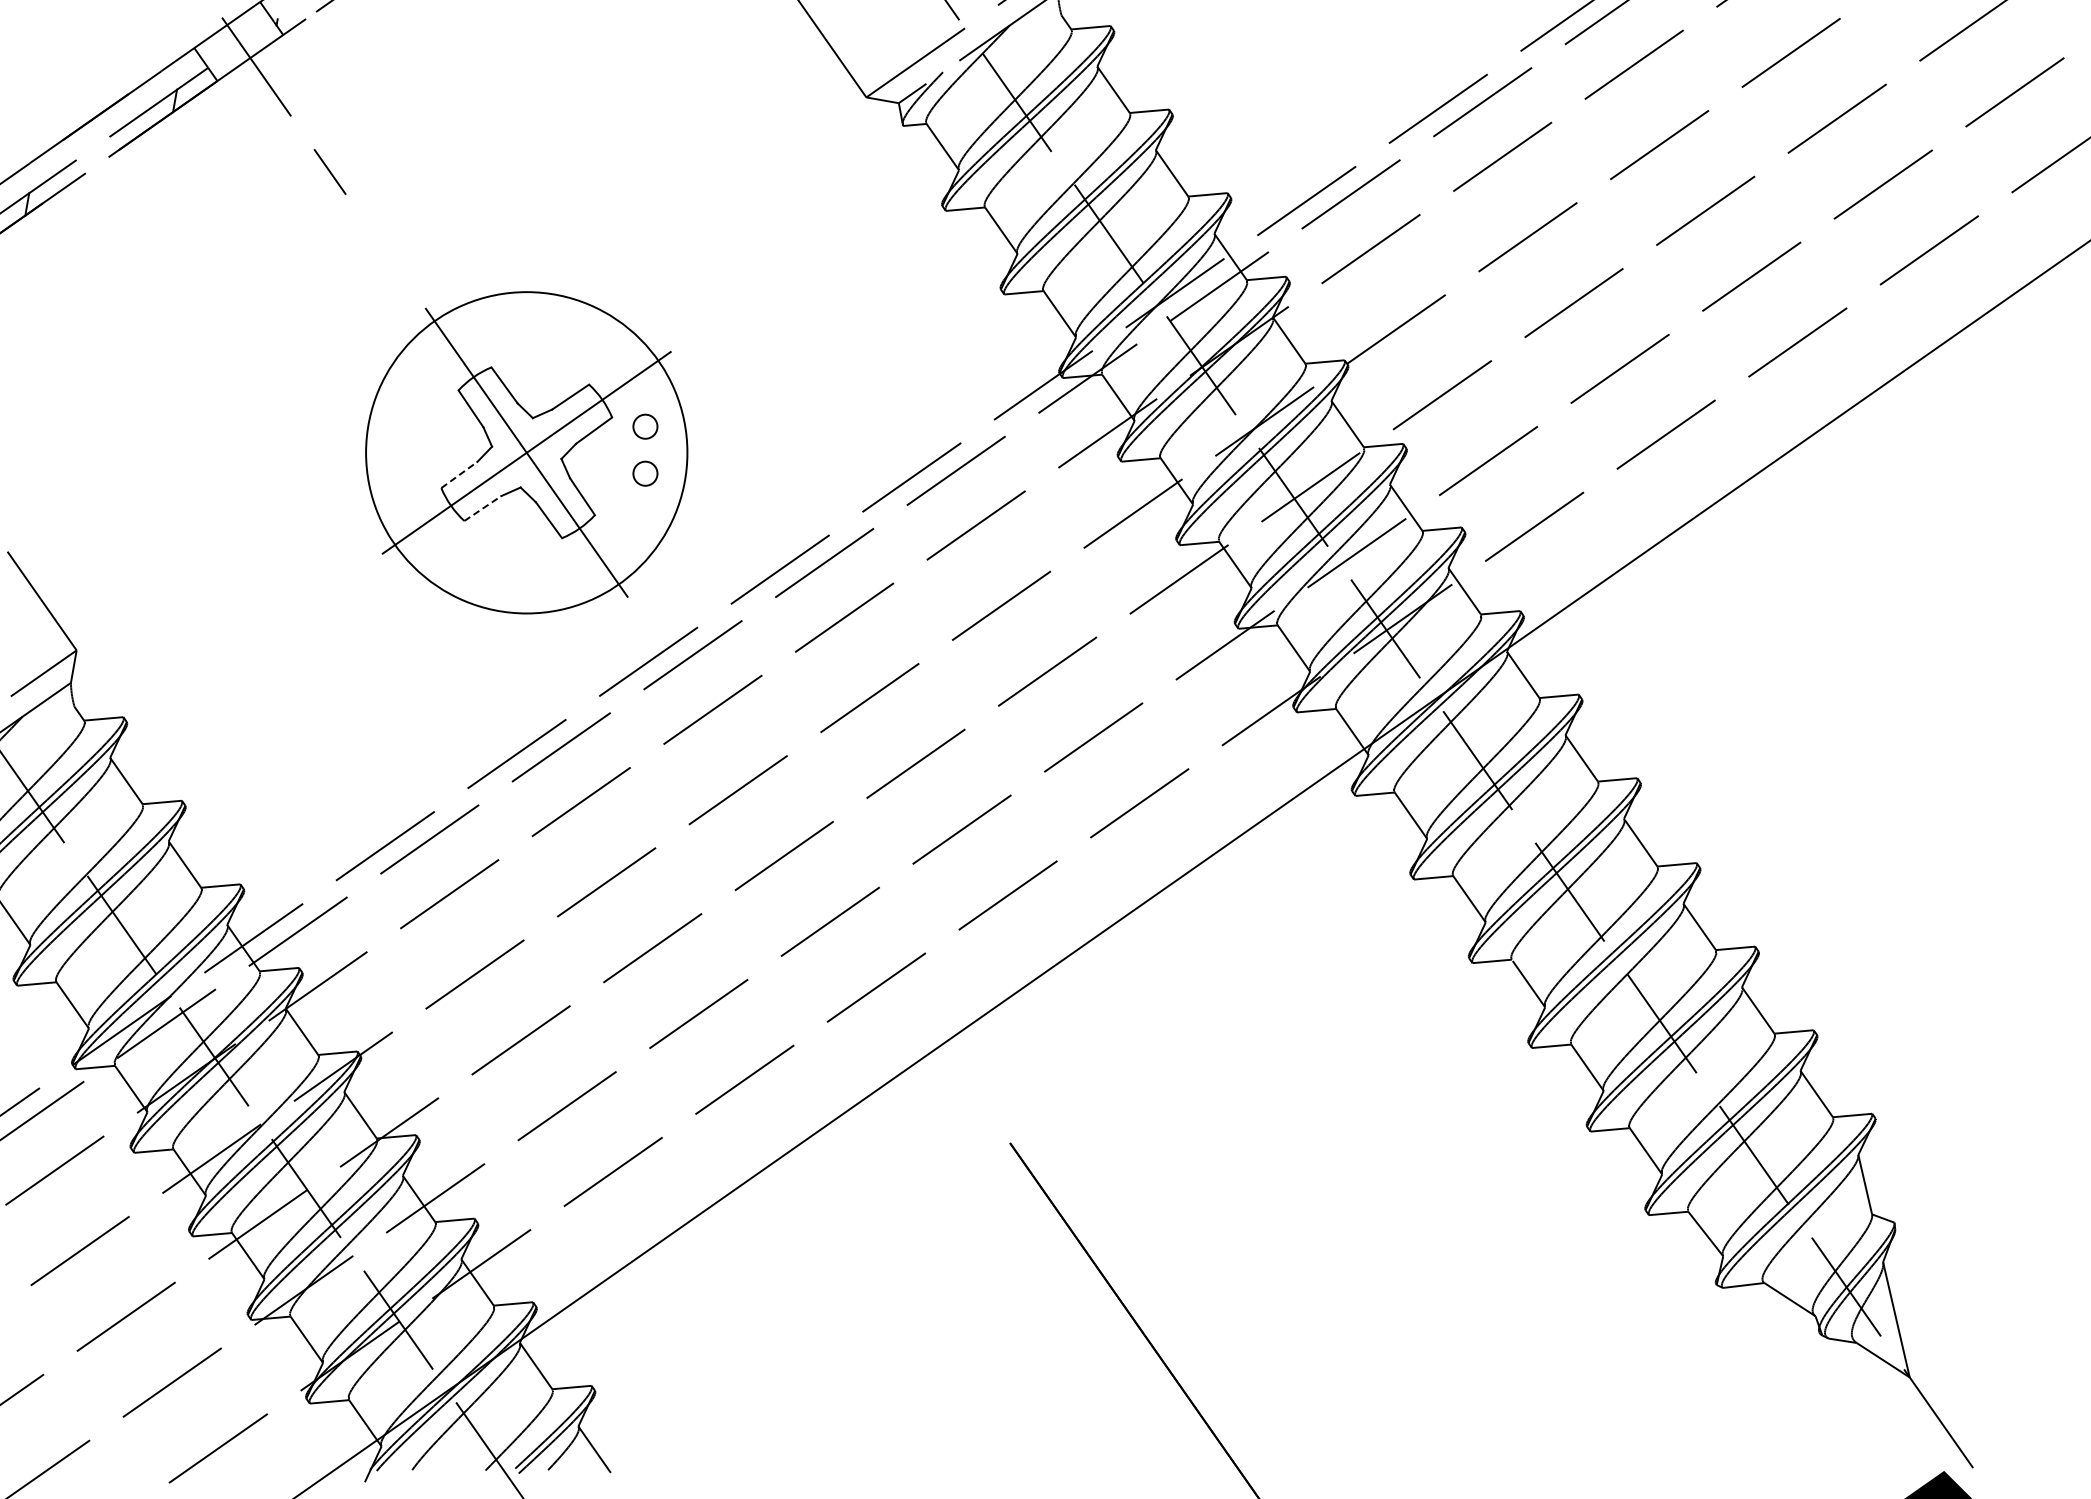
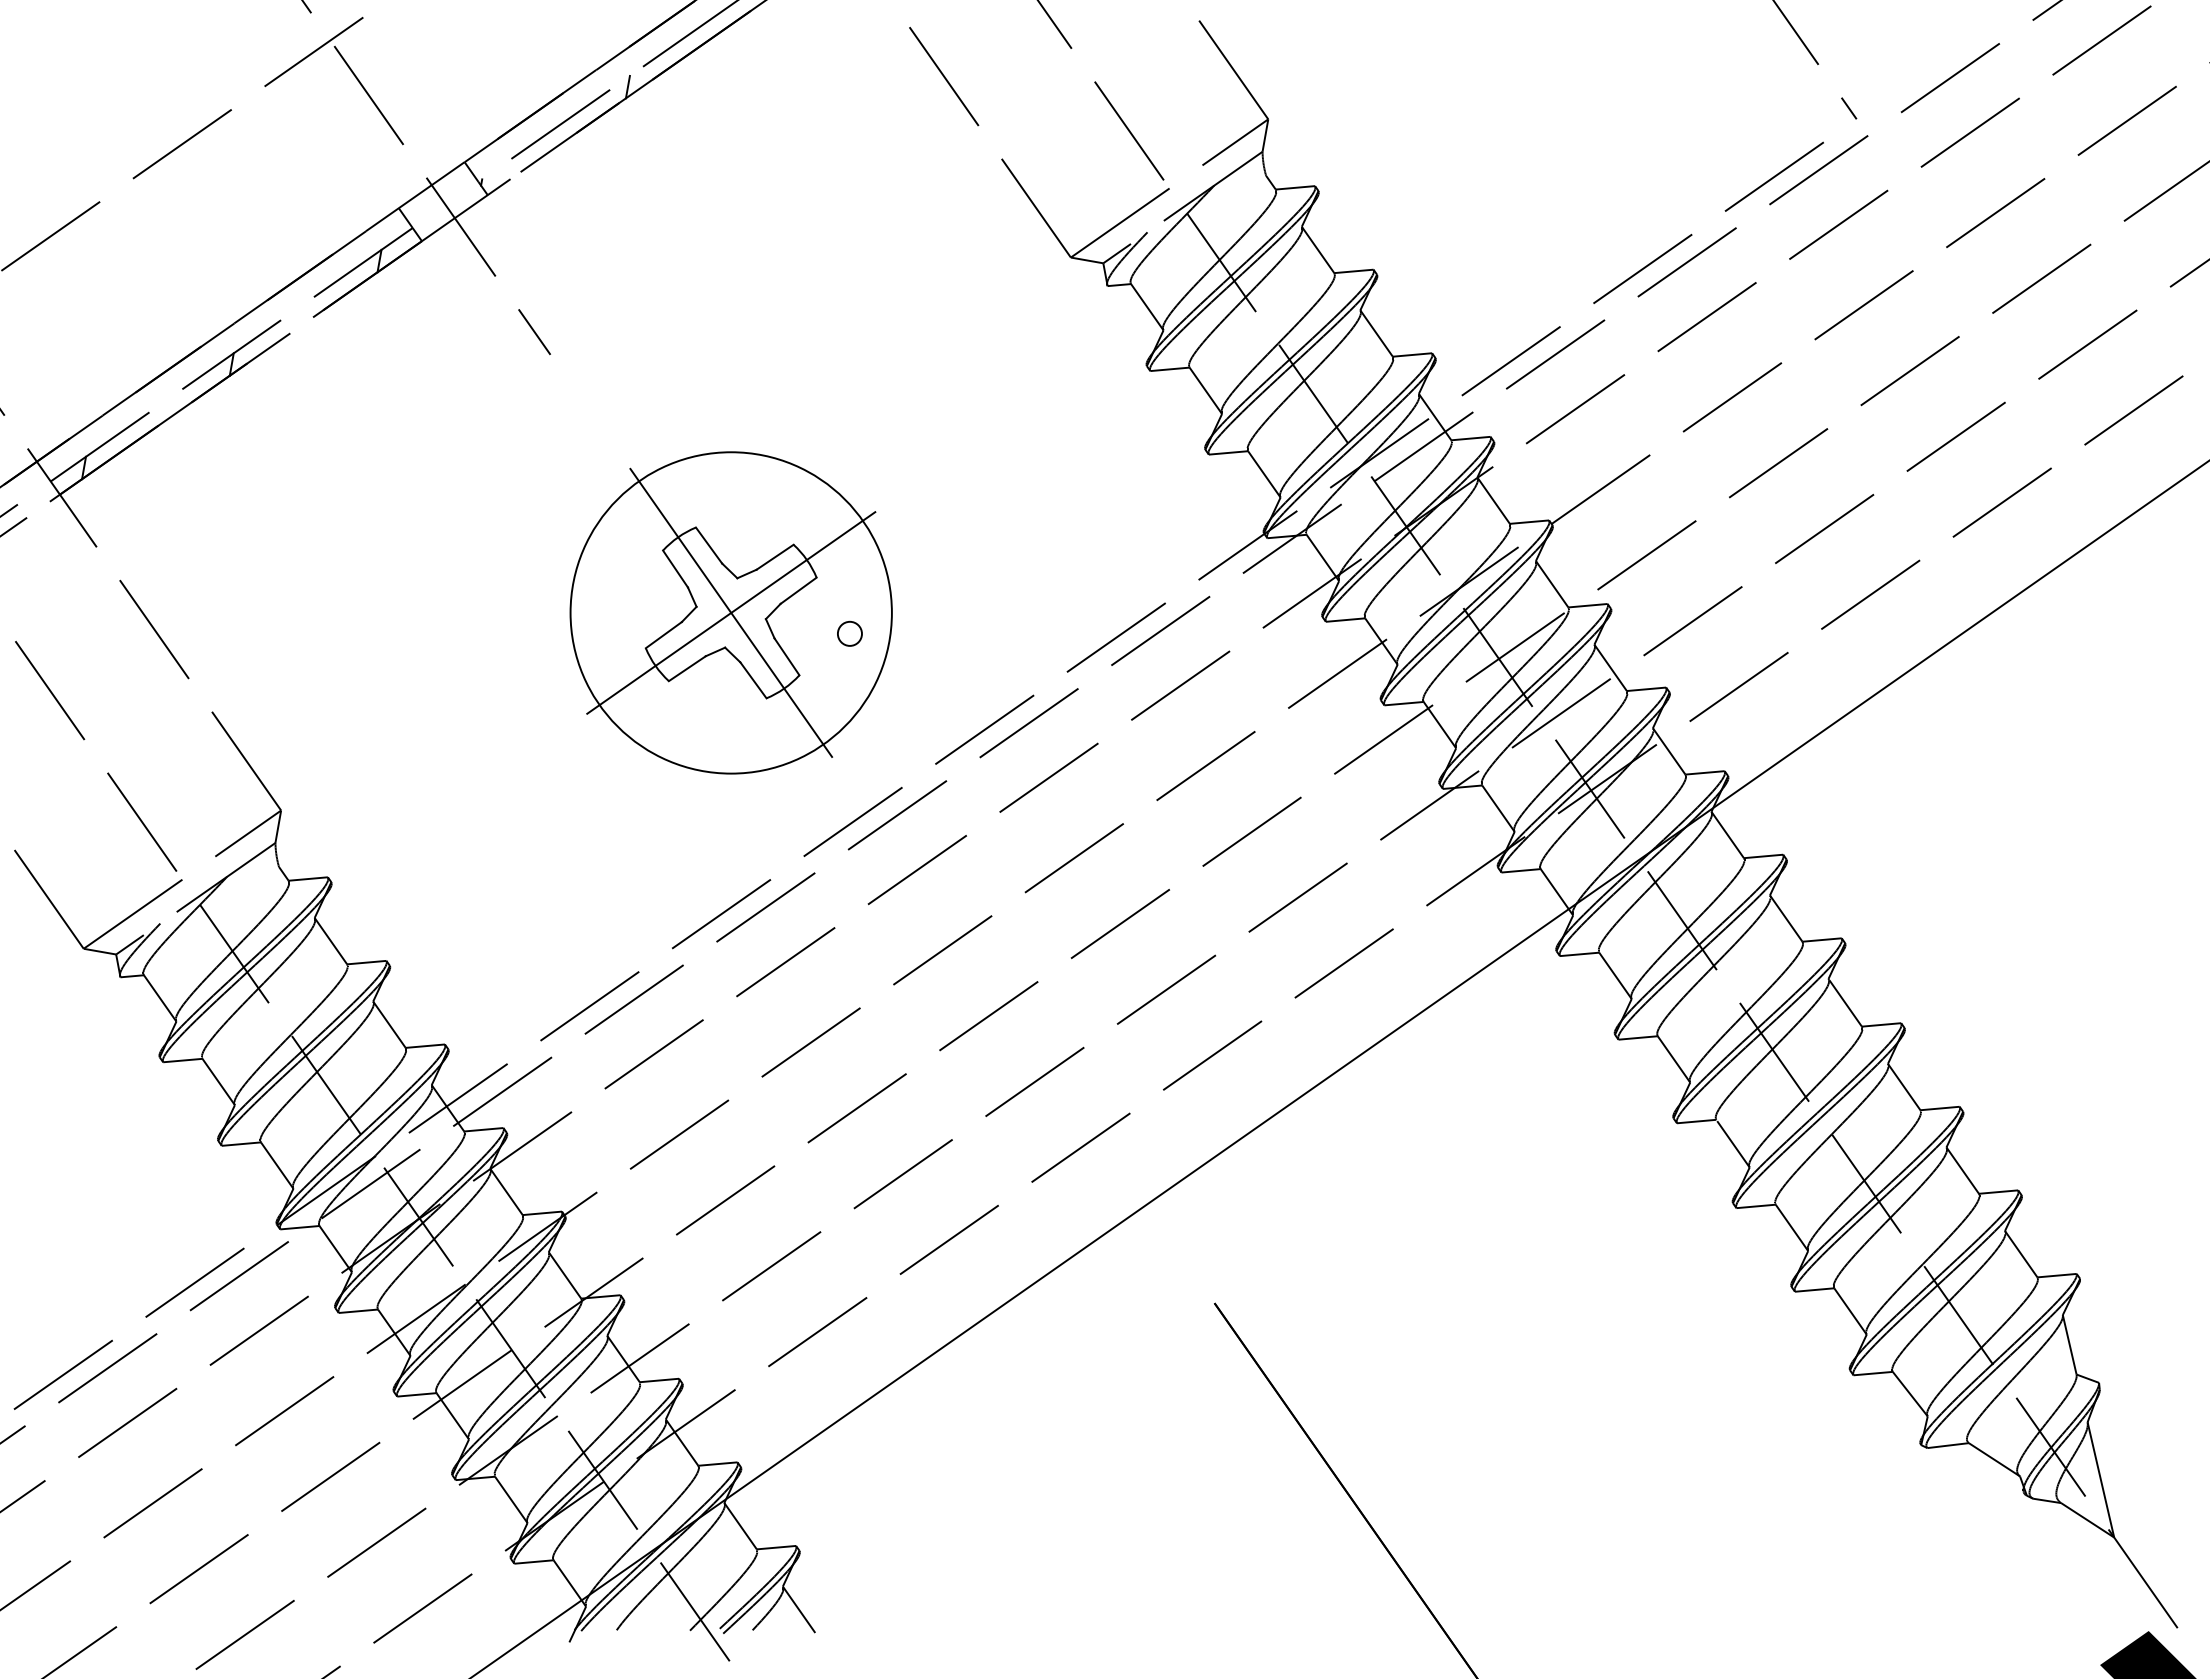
circle: (645, 426) -> (849, 586), removed
line: (460, 474) -> (664, 634), dashed -> solid
line: (483, 508) -> (687, 668), dashed -> solid

